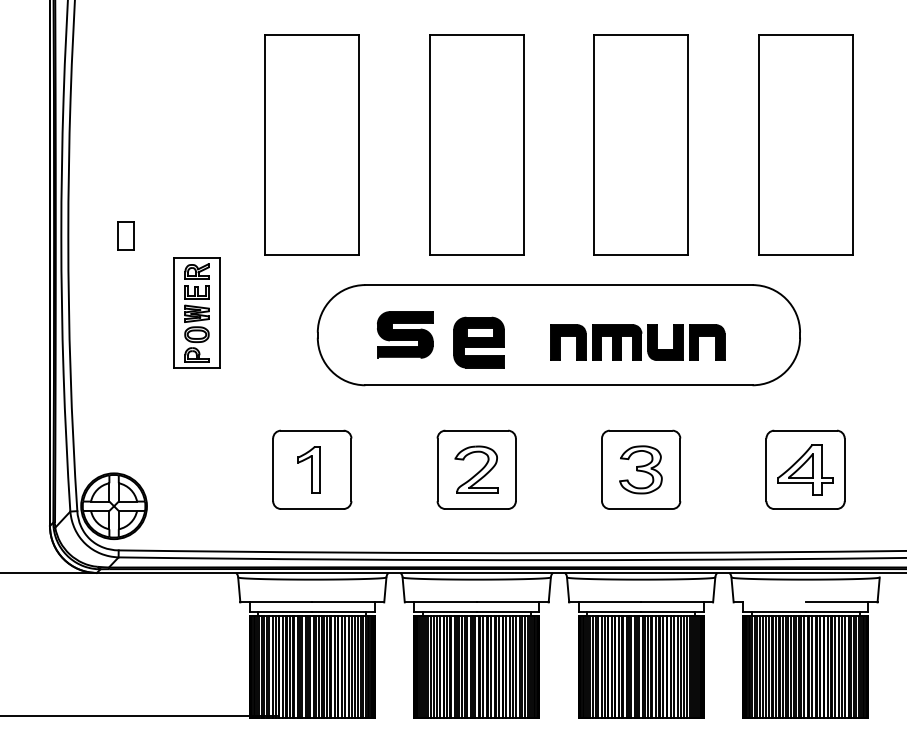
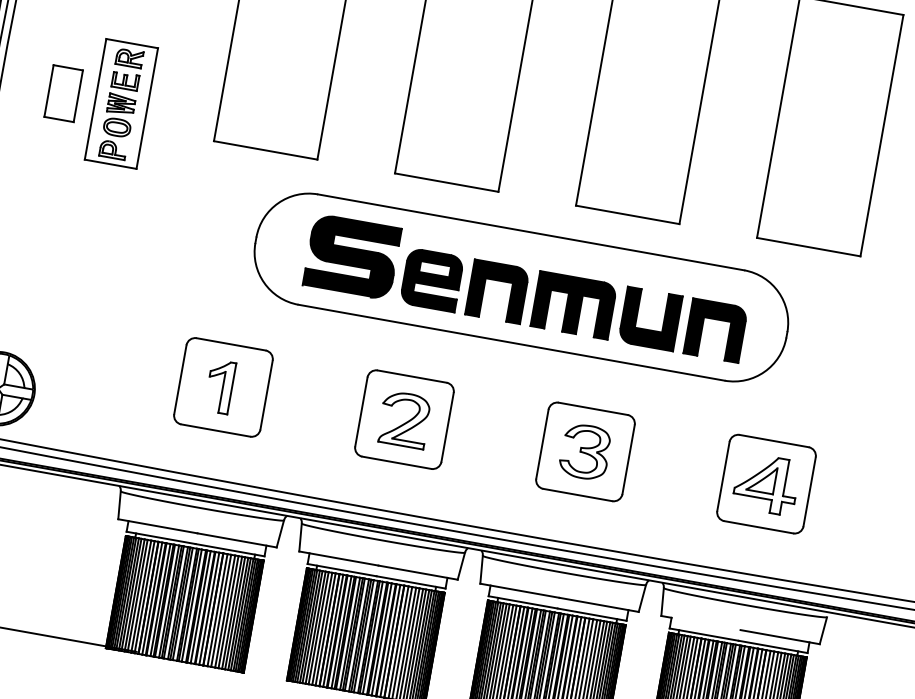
part: (125, 236) -> (63, 93), size x1.67
part: (196, 312) -> (121, 103), moved
part: (405, 334) -> (352, 256), size x1.43
part: (637, 342) -> (606, 311), size x1.43

